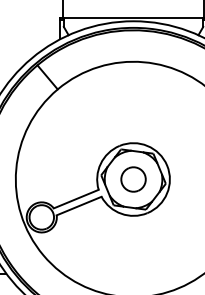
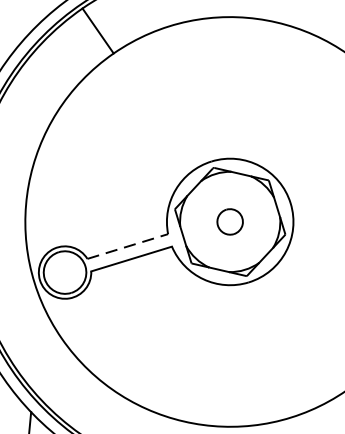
part: (133, 179) -> (230, 221), size x0.6
line: (76, 198) -> (128, 245), solid -> dashed

